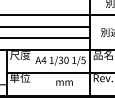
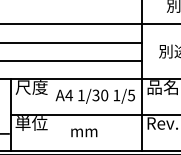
text: (64, 82) -> (84, 131), moved

